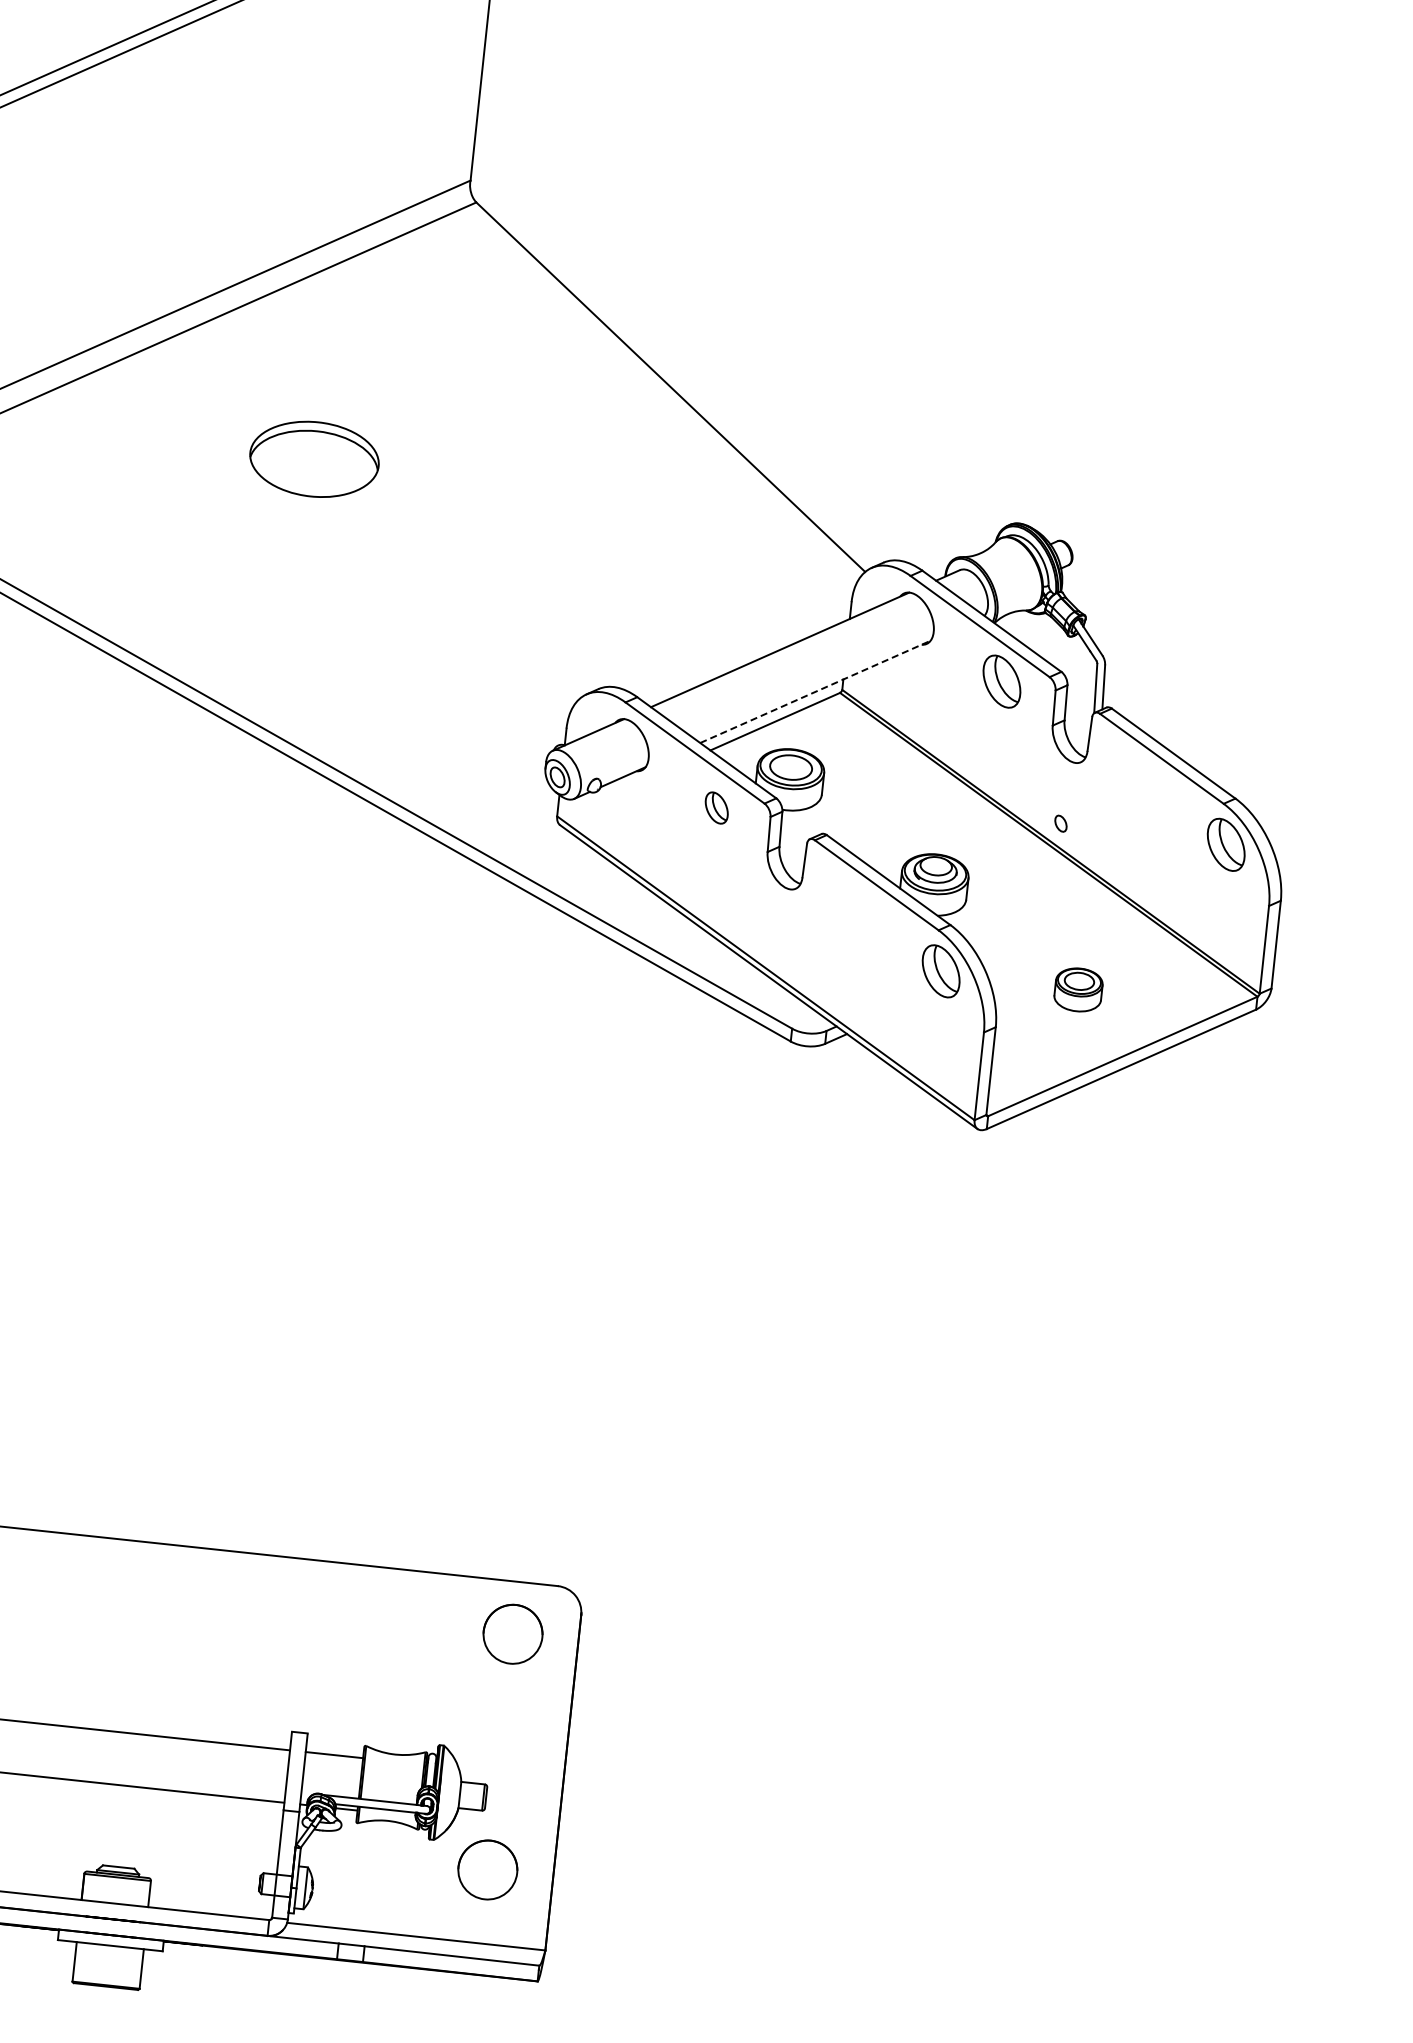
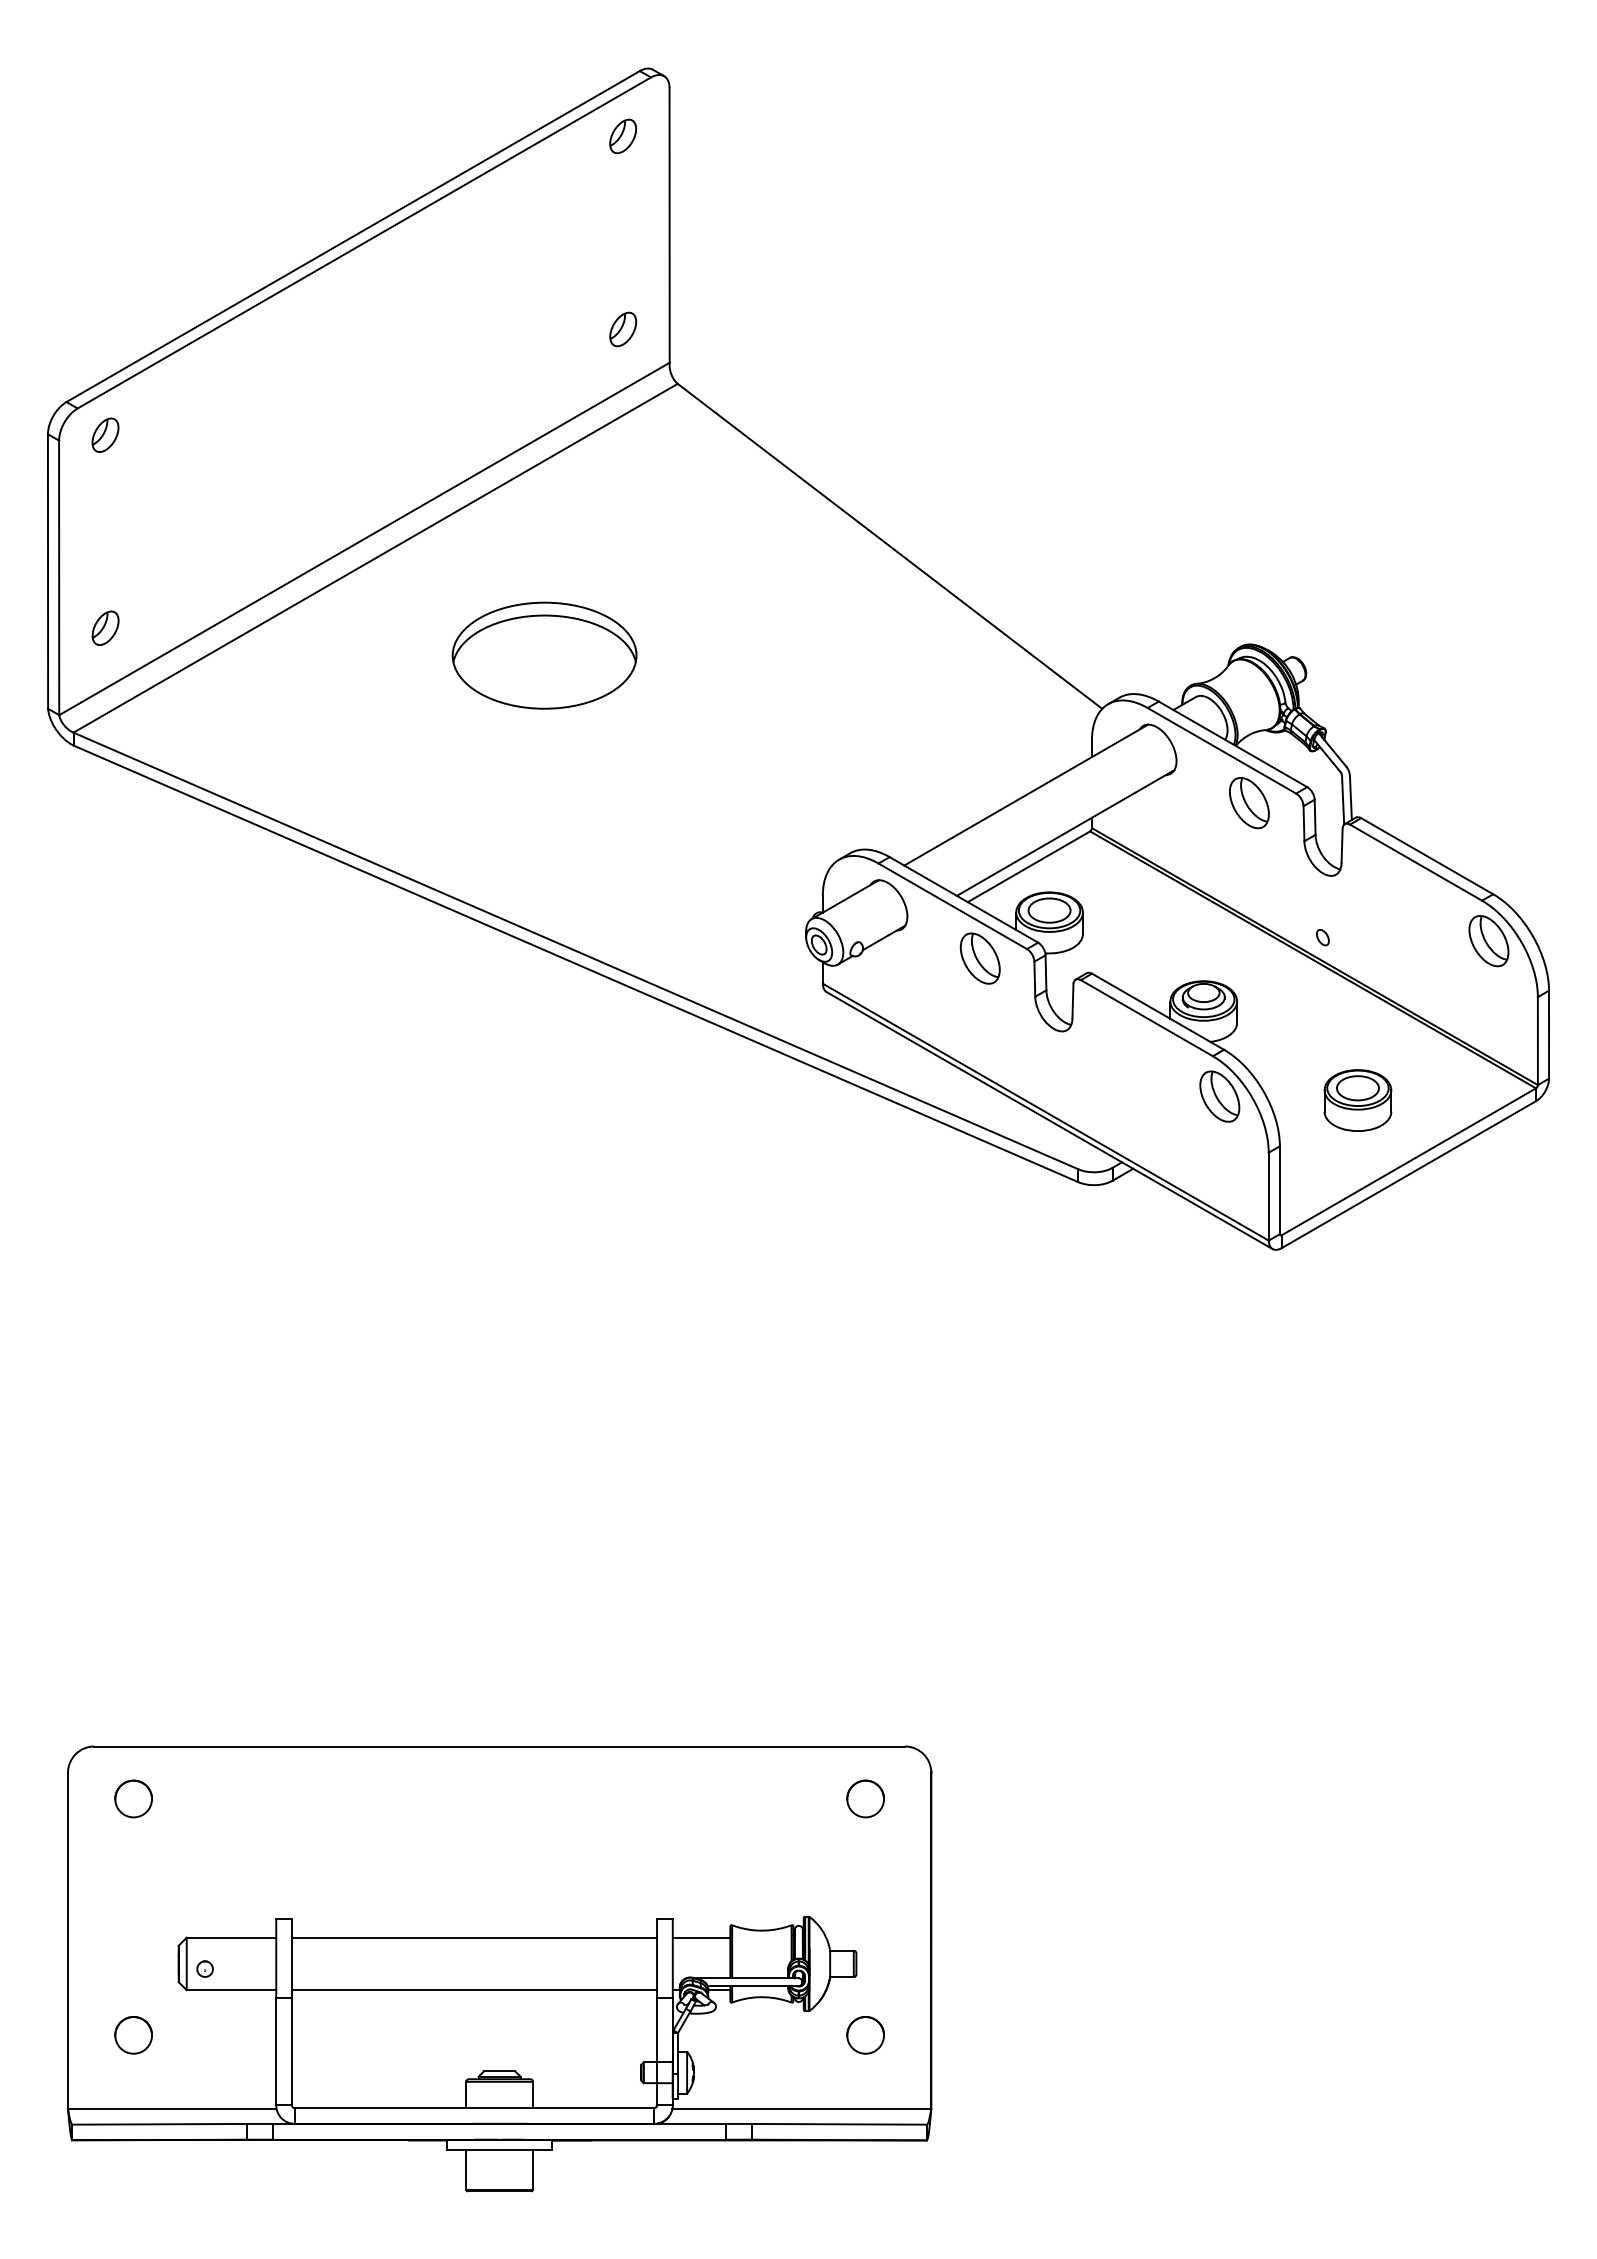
part: (428, 142) -> (623, 329), added
part: (314, 459) -> (544, 655), size x1.43
line: (815, 692) -> (1065, 833), dashed -> solid
part: (716, 807) -> (979, 958), size x1.67
part: (1078, 989) -> (1357, 1100), size x1.43
part: (512, 1633) -> (865, 1798), size x0.62
part: (487, 1870) -> (865, 2035), size x0.62

